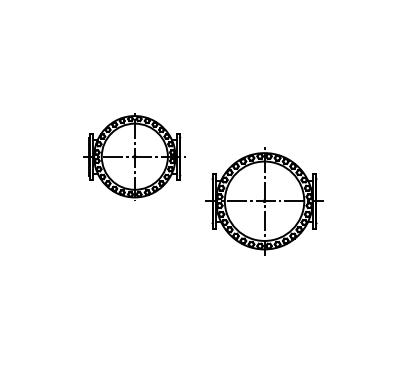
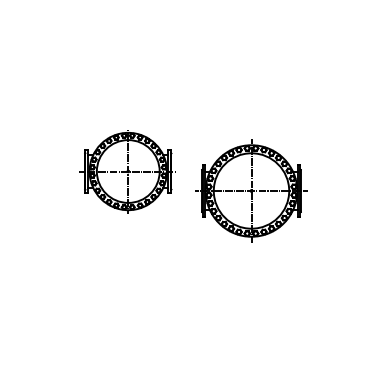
part: (134, 156) -> (127, 171), moved

